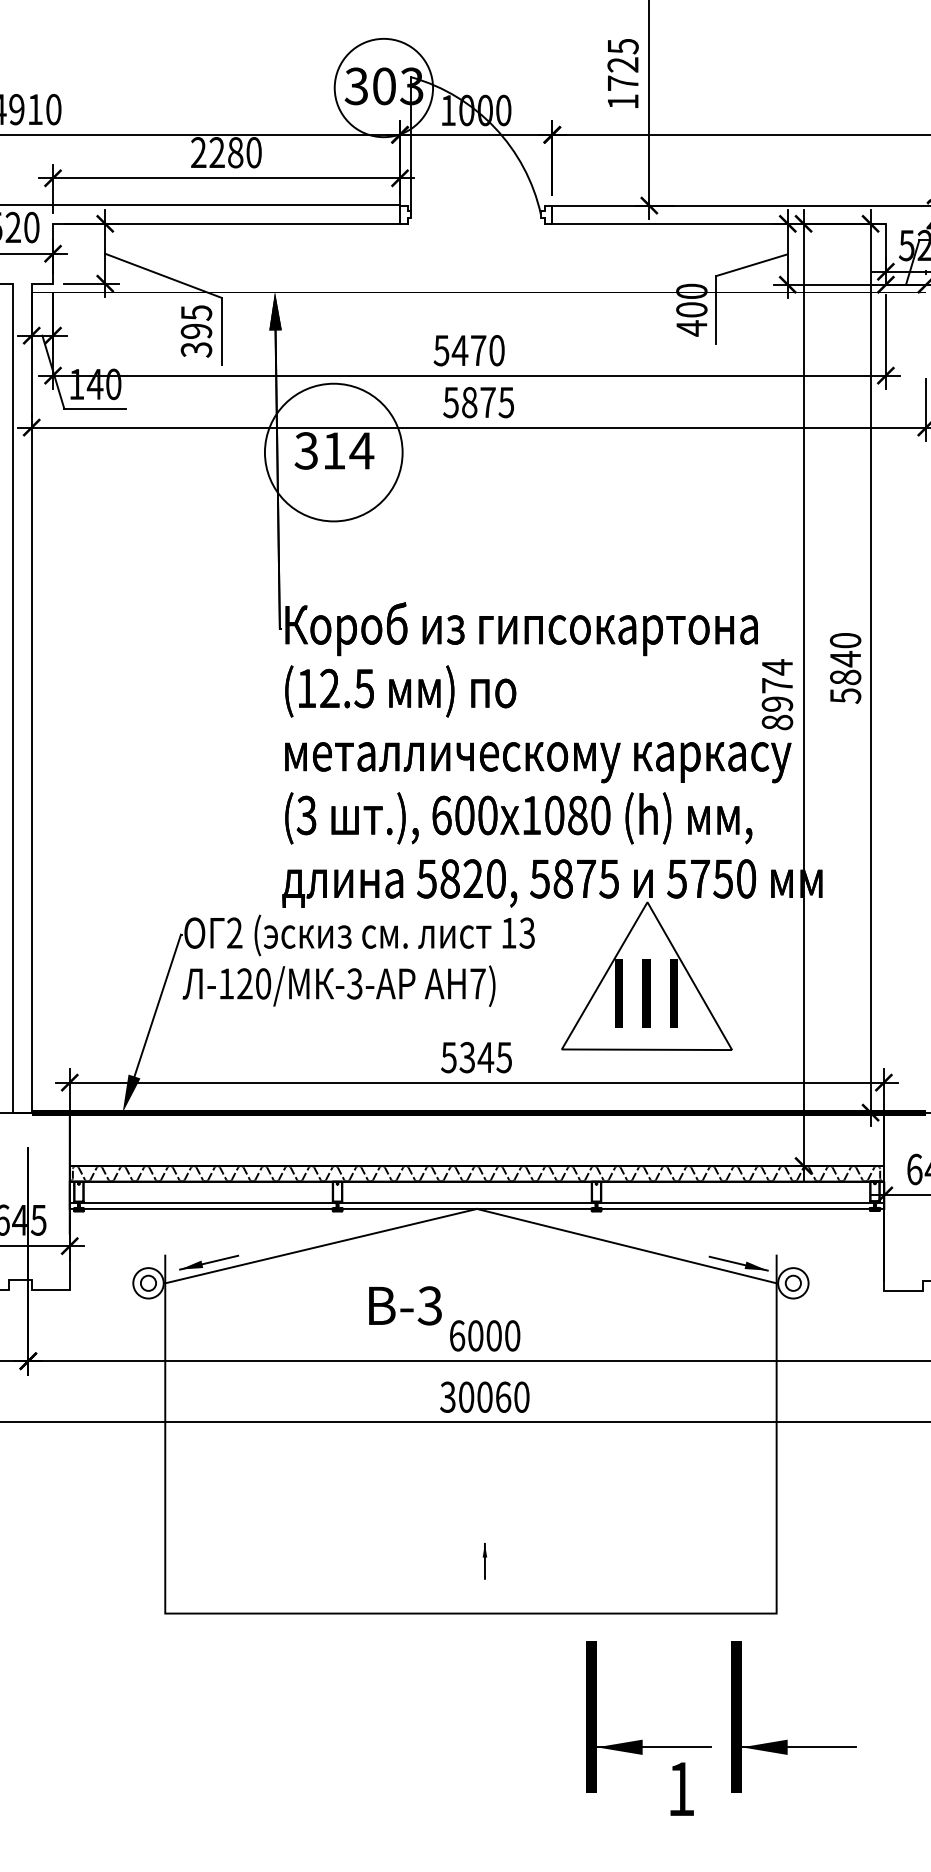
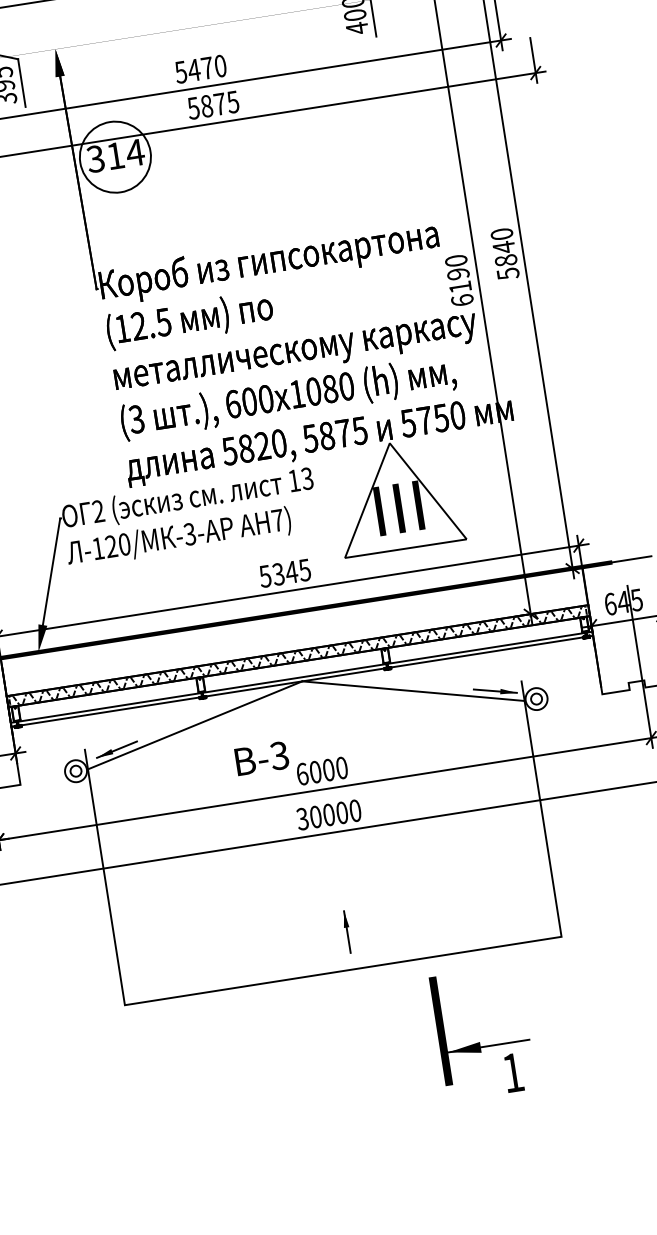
circle: (333, 452) -> (115, 157), size x0.71
text: (777, 694) -> (459, 280), 8974 -> 6190
text: (503, 1396) -> (342, 812), 30060 -> 30000
part: (484, 1561) -> (347, 932), size x1.67
part: (787, 1739) -> (583, 1025), removed

